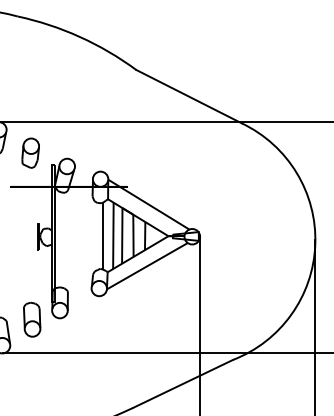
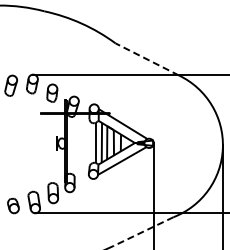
line: (189, 96) -> (147, 59), solid -> dashed
line: (182, 383) -> (143, 231), solid -> dashed

